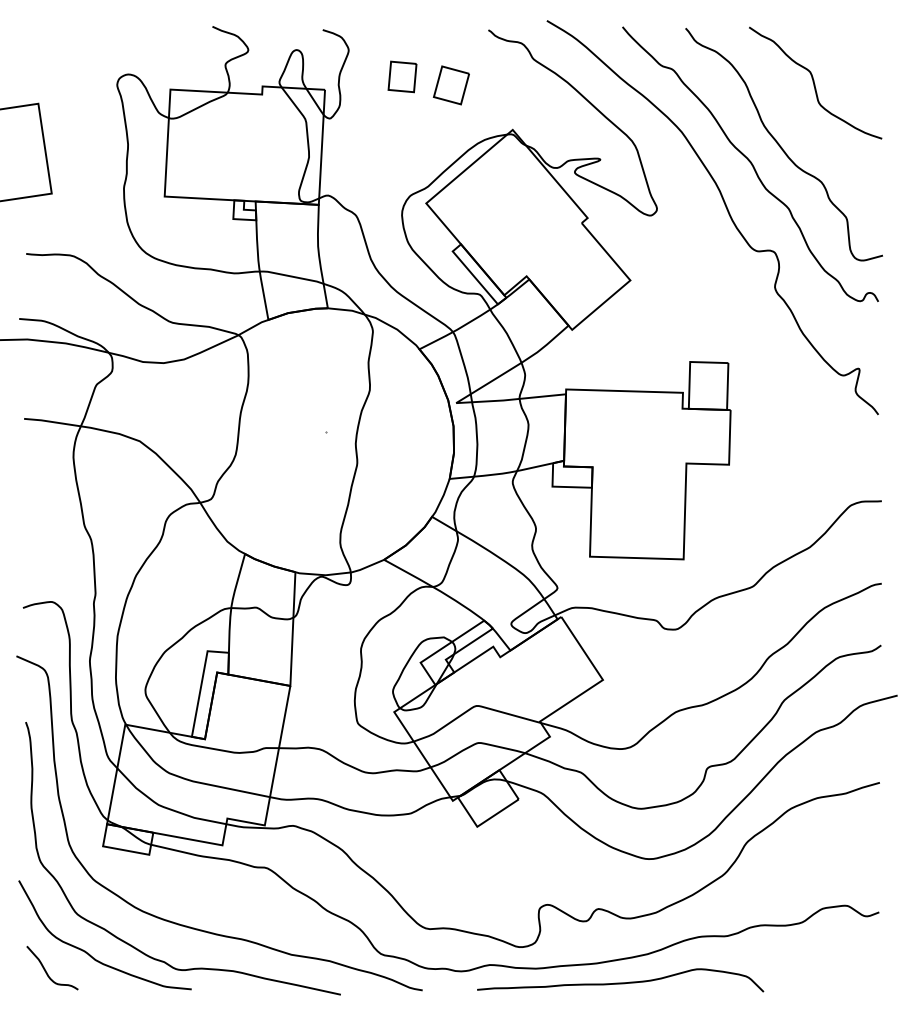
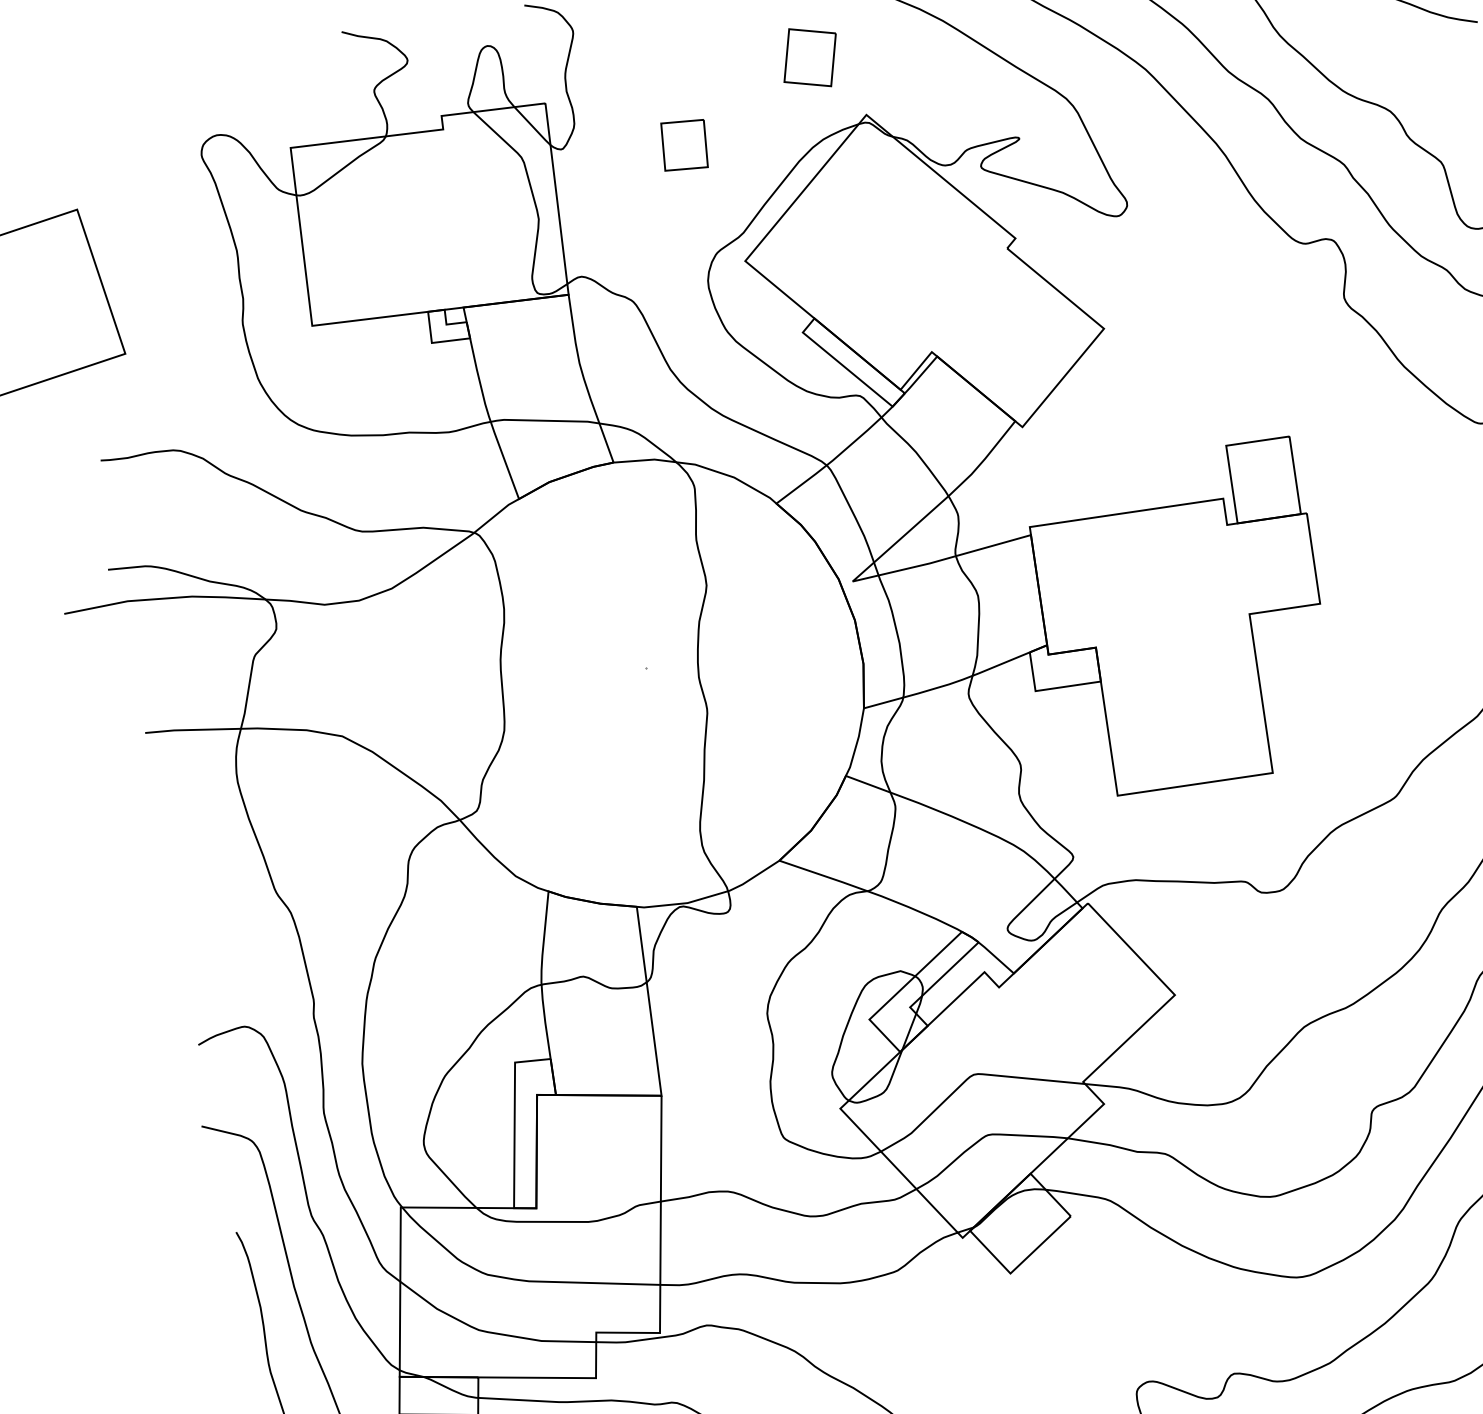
part: (402, 76) -> (684, 144), moved
part: (451, 85) -> (810, 57), moved

